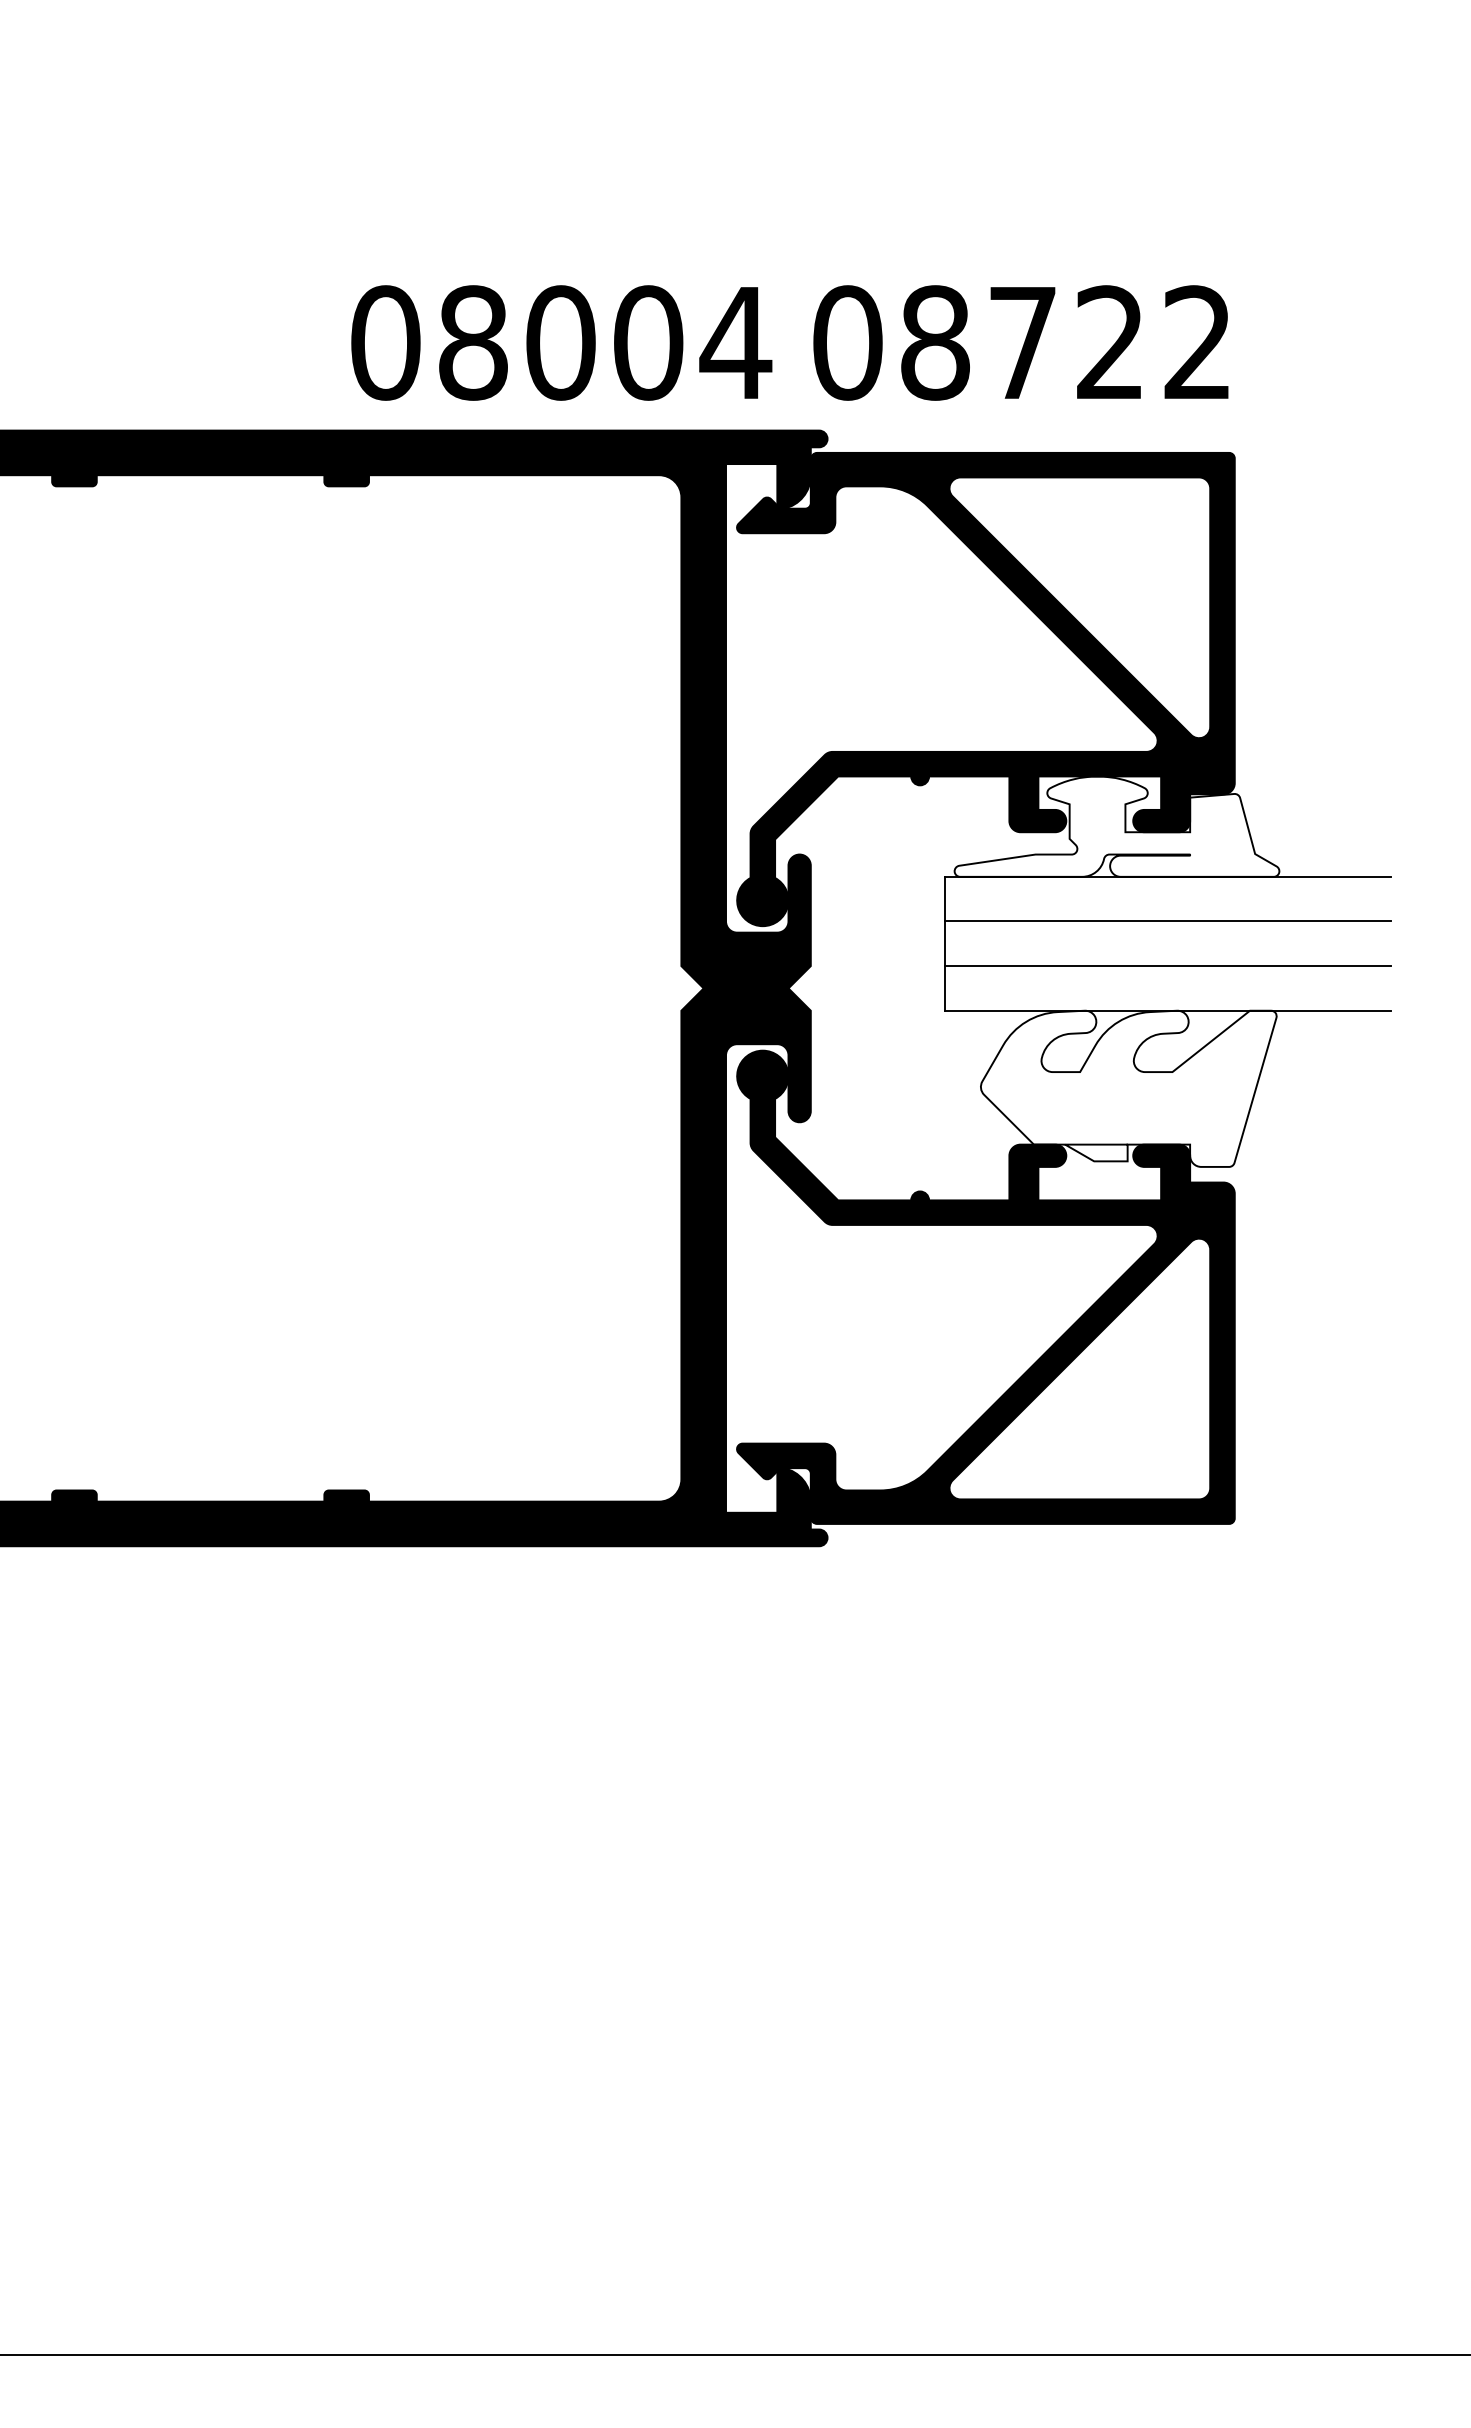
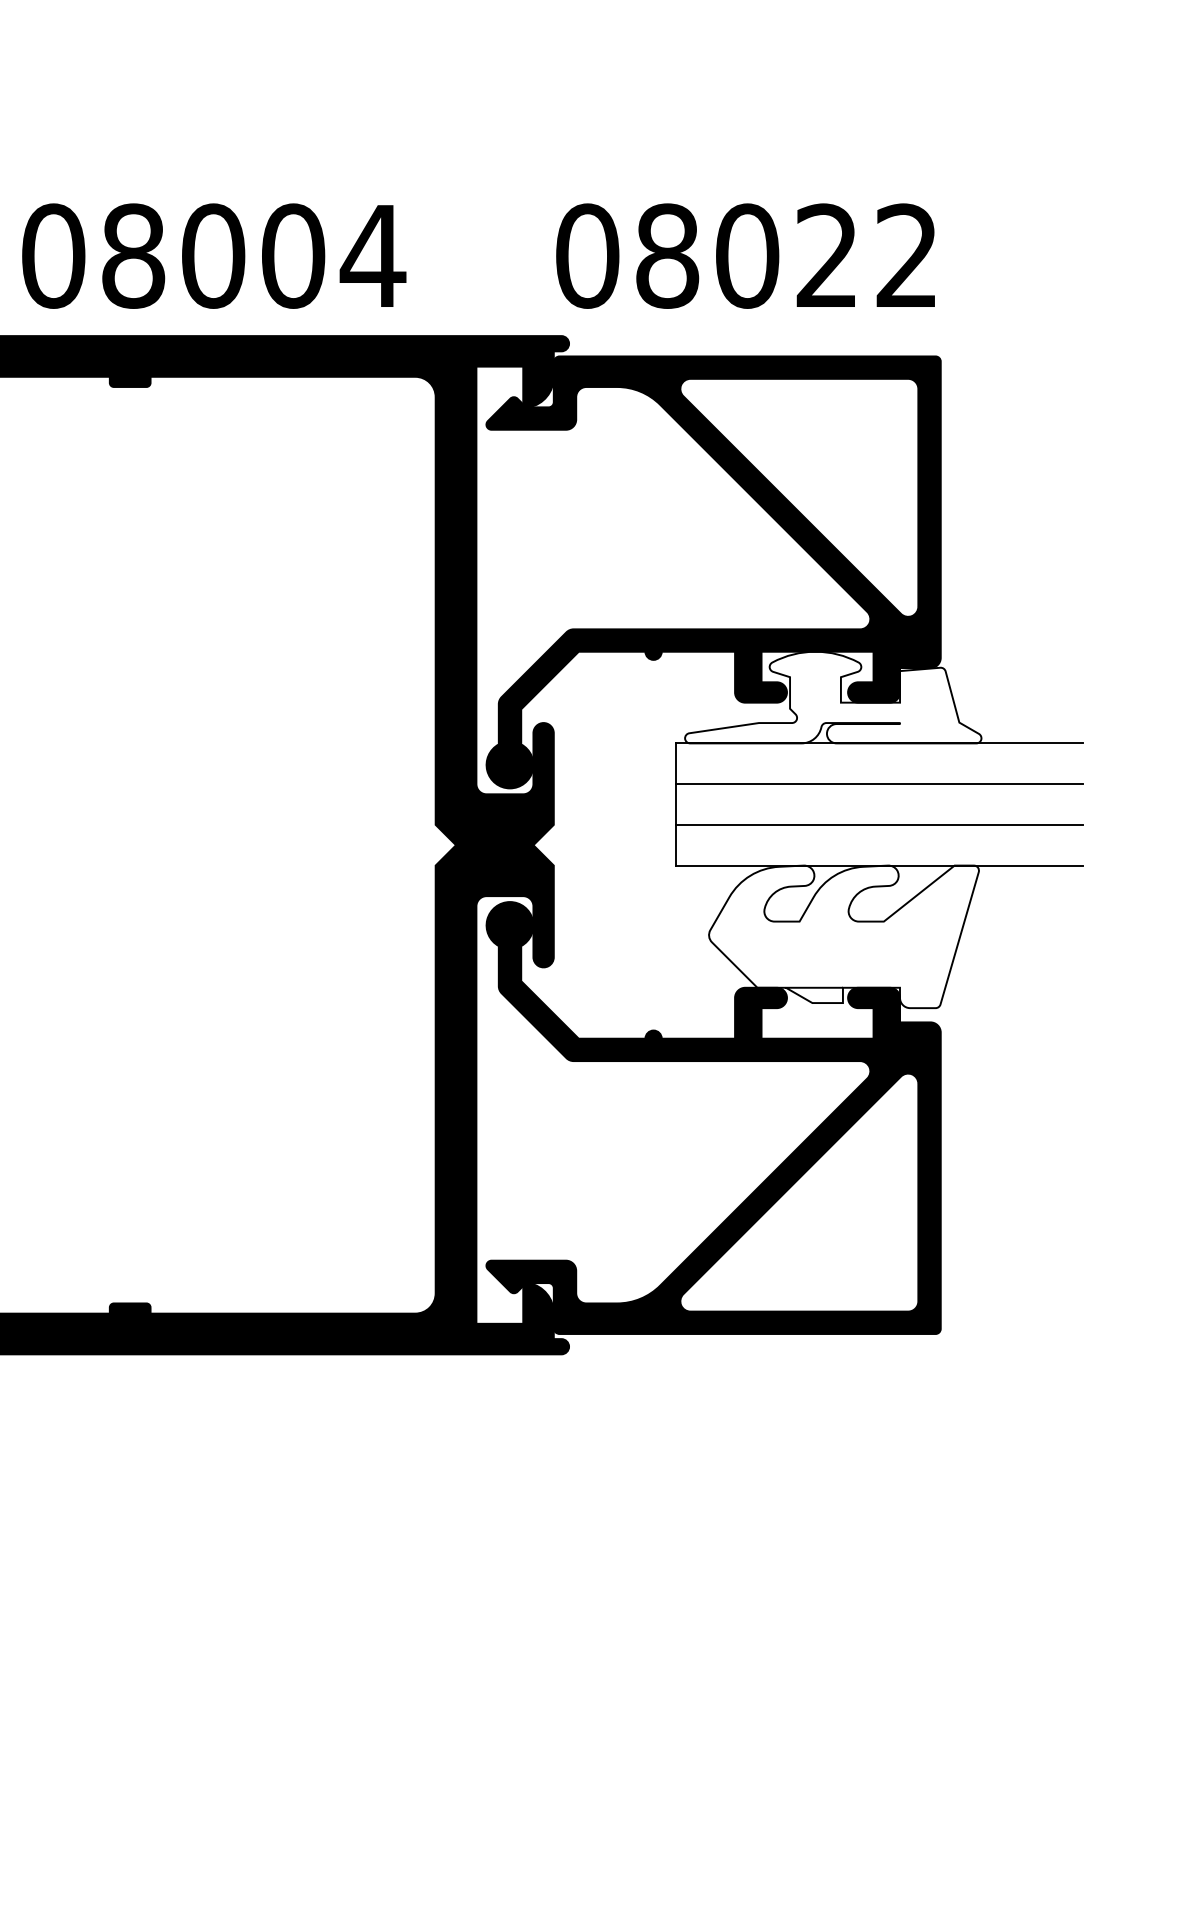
text: (561, 342) -> (213, 255), moved
text: (1022, 342) -> (747, 255), 08722 -> 08022

